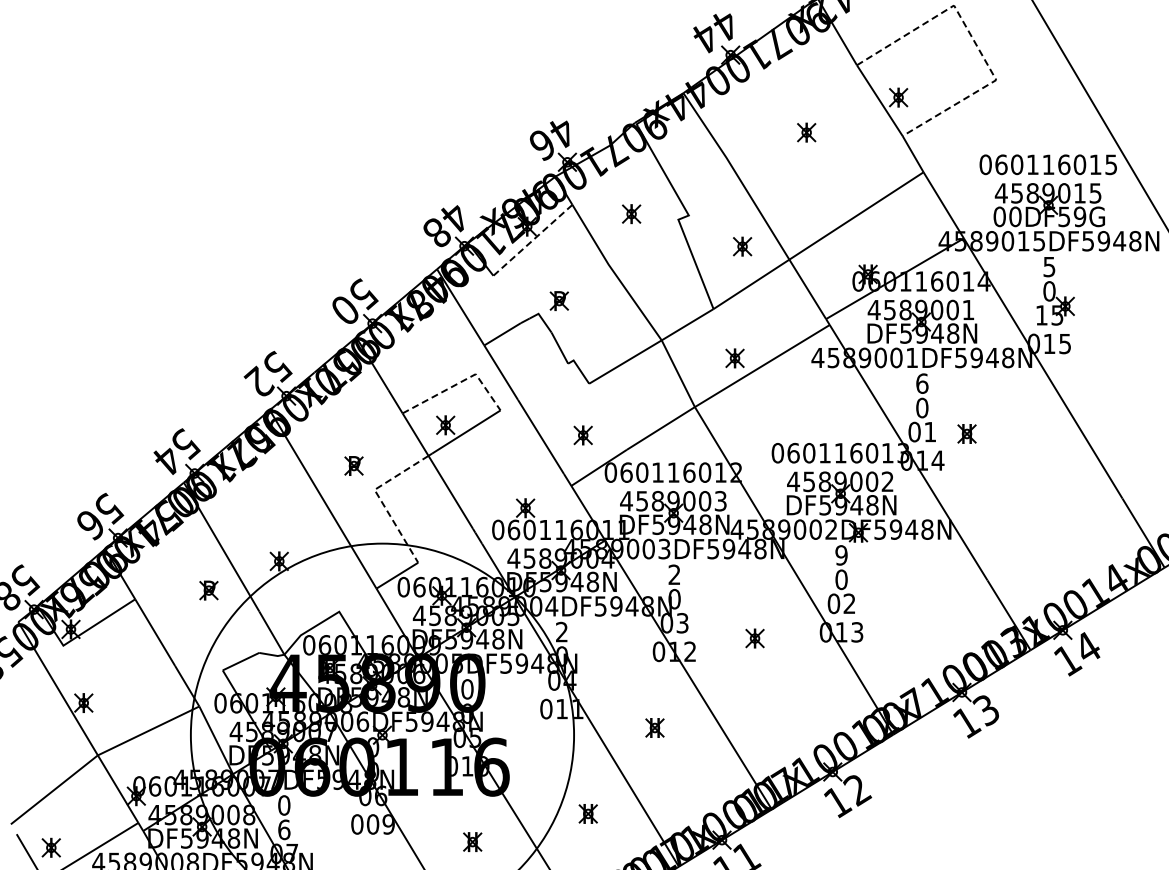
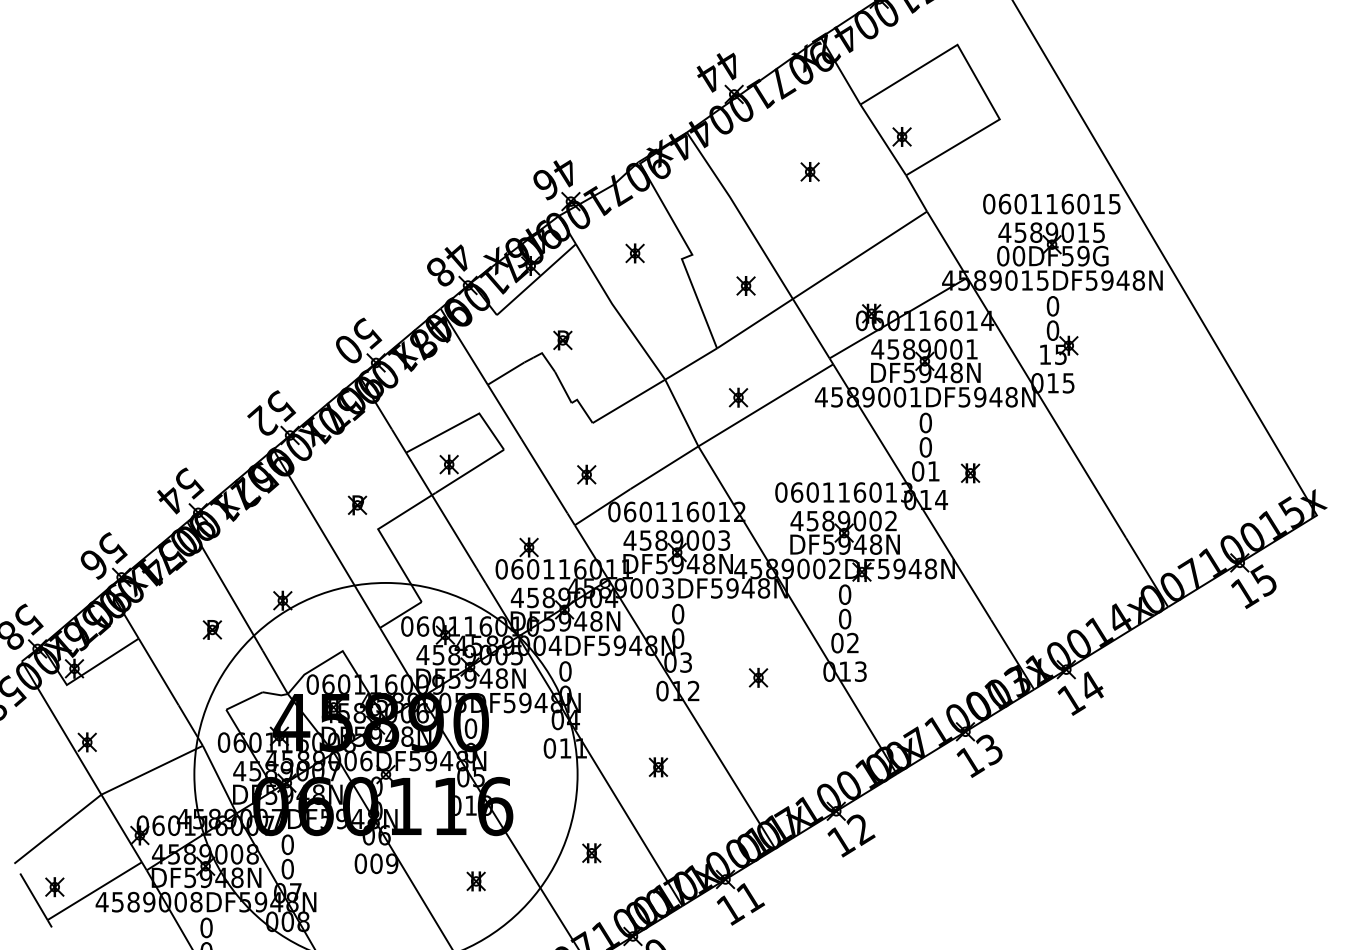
line: (974, 41) -> (977, 80), dashed -> solid
line: (533, 240) -> (536, 279), dashed -> solid
text: (1049, 267) -> (1052, 306), 5 -> 0
line: (459, 383) -> (462, 422), dashed -> solid
text: (922, 383) -> (925, 422), 6 -> 0
line: (380, 498) -> (383, 537), dashed -> solid
text: (841, 555) -> (844, 594), 9 -> 0
text: (675, 574) -> (678, 613), 2 -> 0
text: (562, 632) -> (565, 671), 2 -> 0
text: (284, 829) -> (287, 868), 6 -> 0

